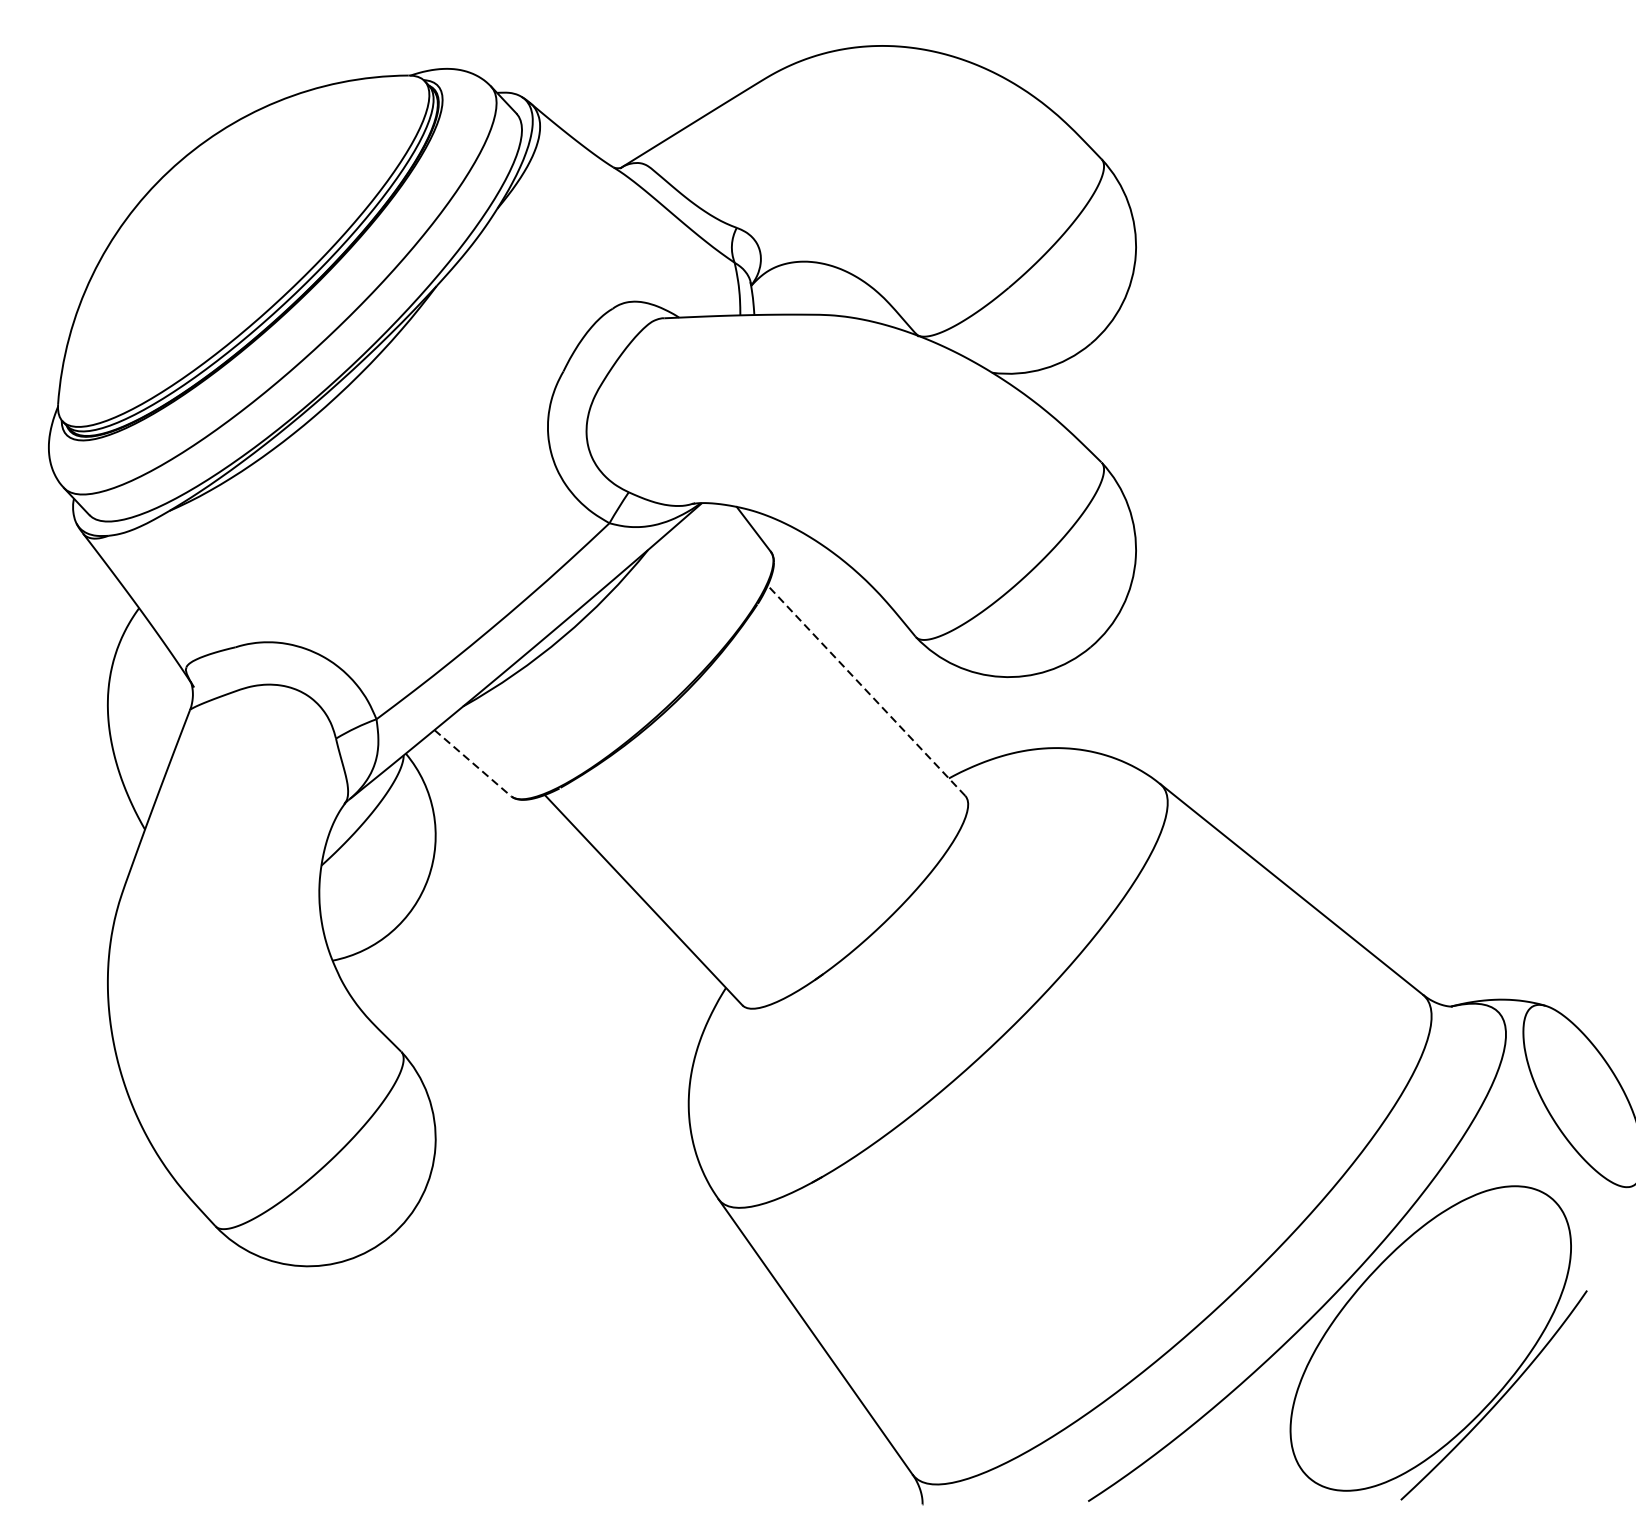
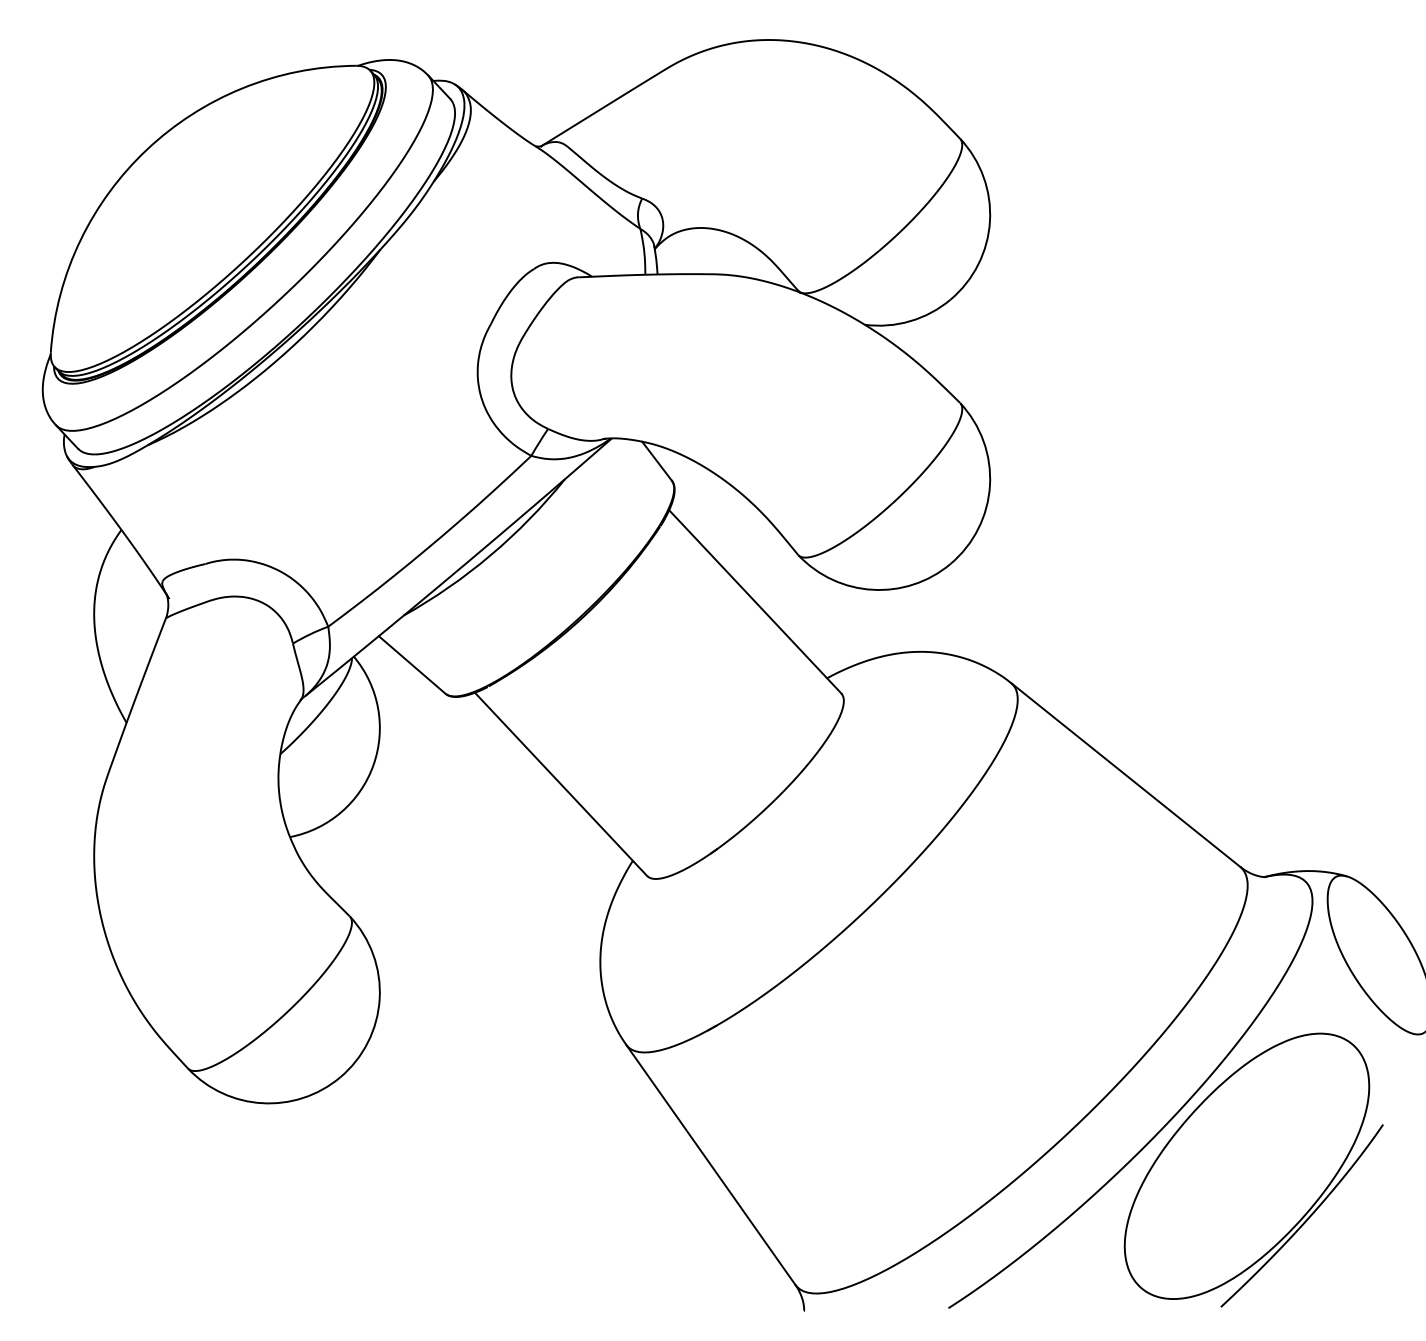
line: (866, 690) -> (755, 601), dashed -> solid
line: (473, 762) -> (412, 664), dashed -> solid

